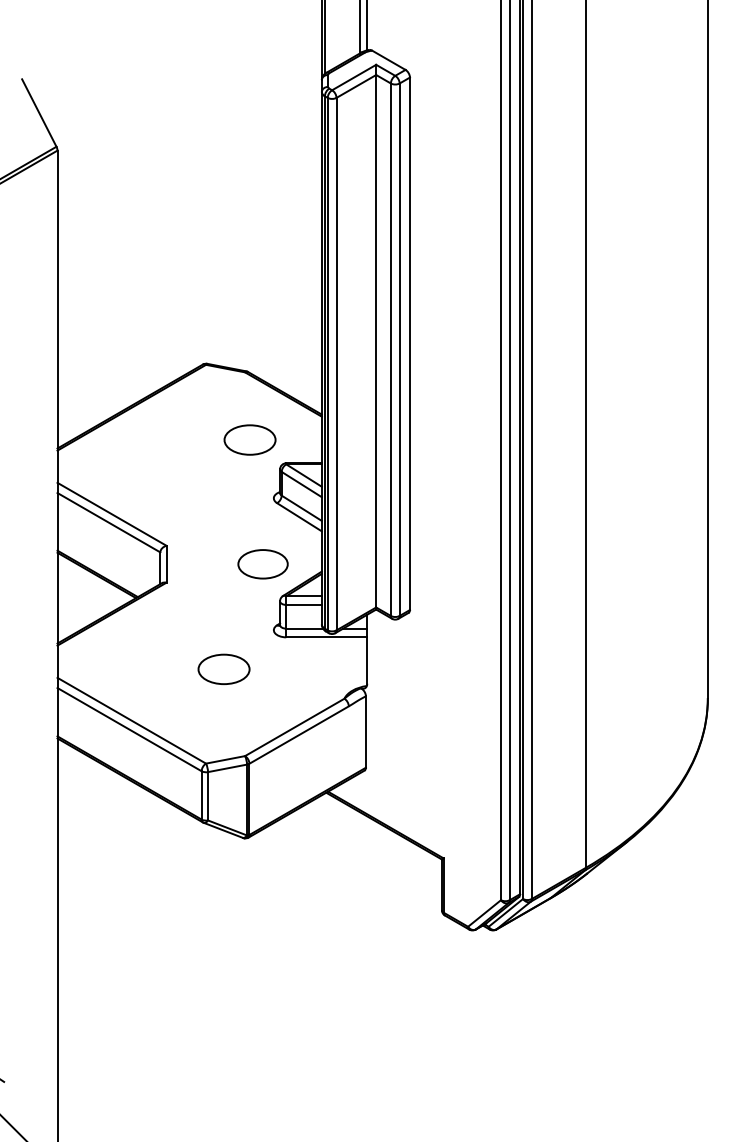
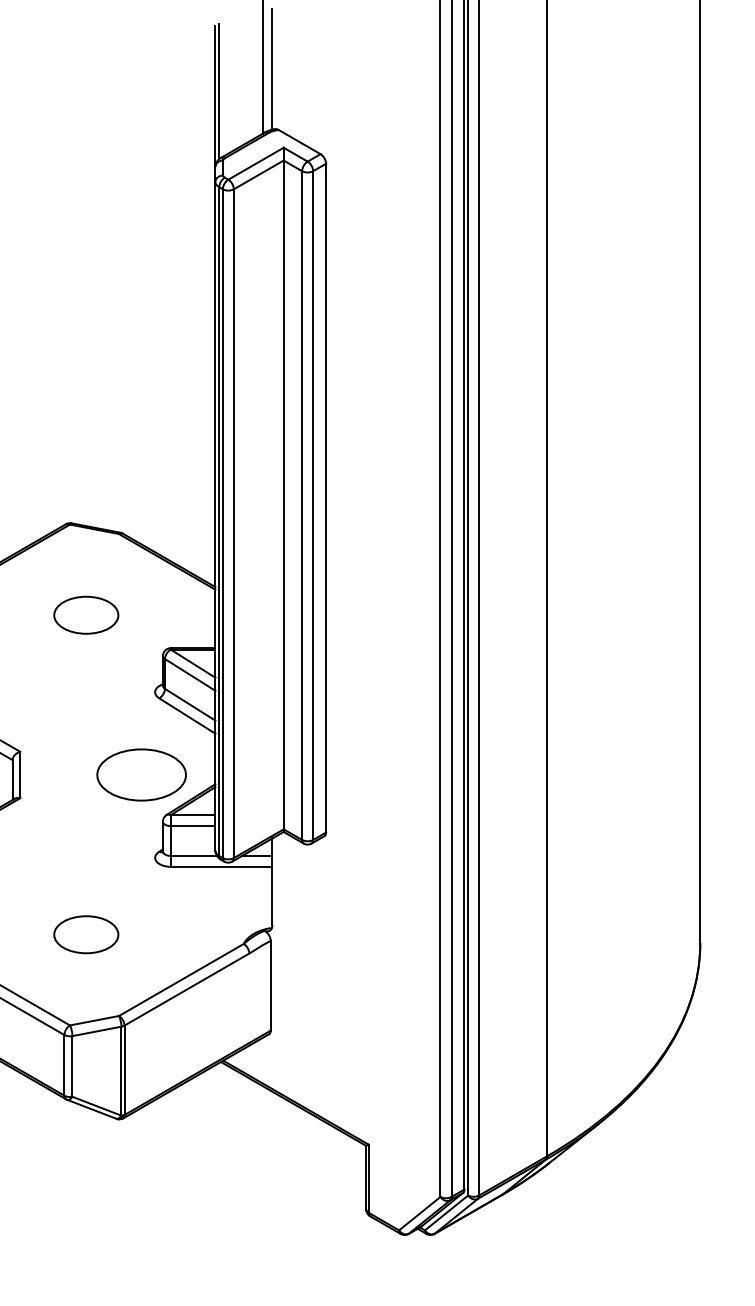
part: (249, 439) -> (85, 614), moved
part: (262, 564) -> (140, 775), size x1.43
part: (223, 668) -> (85, 933), moved

